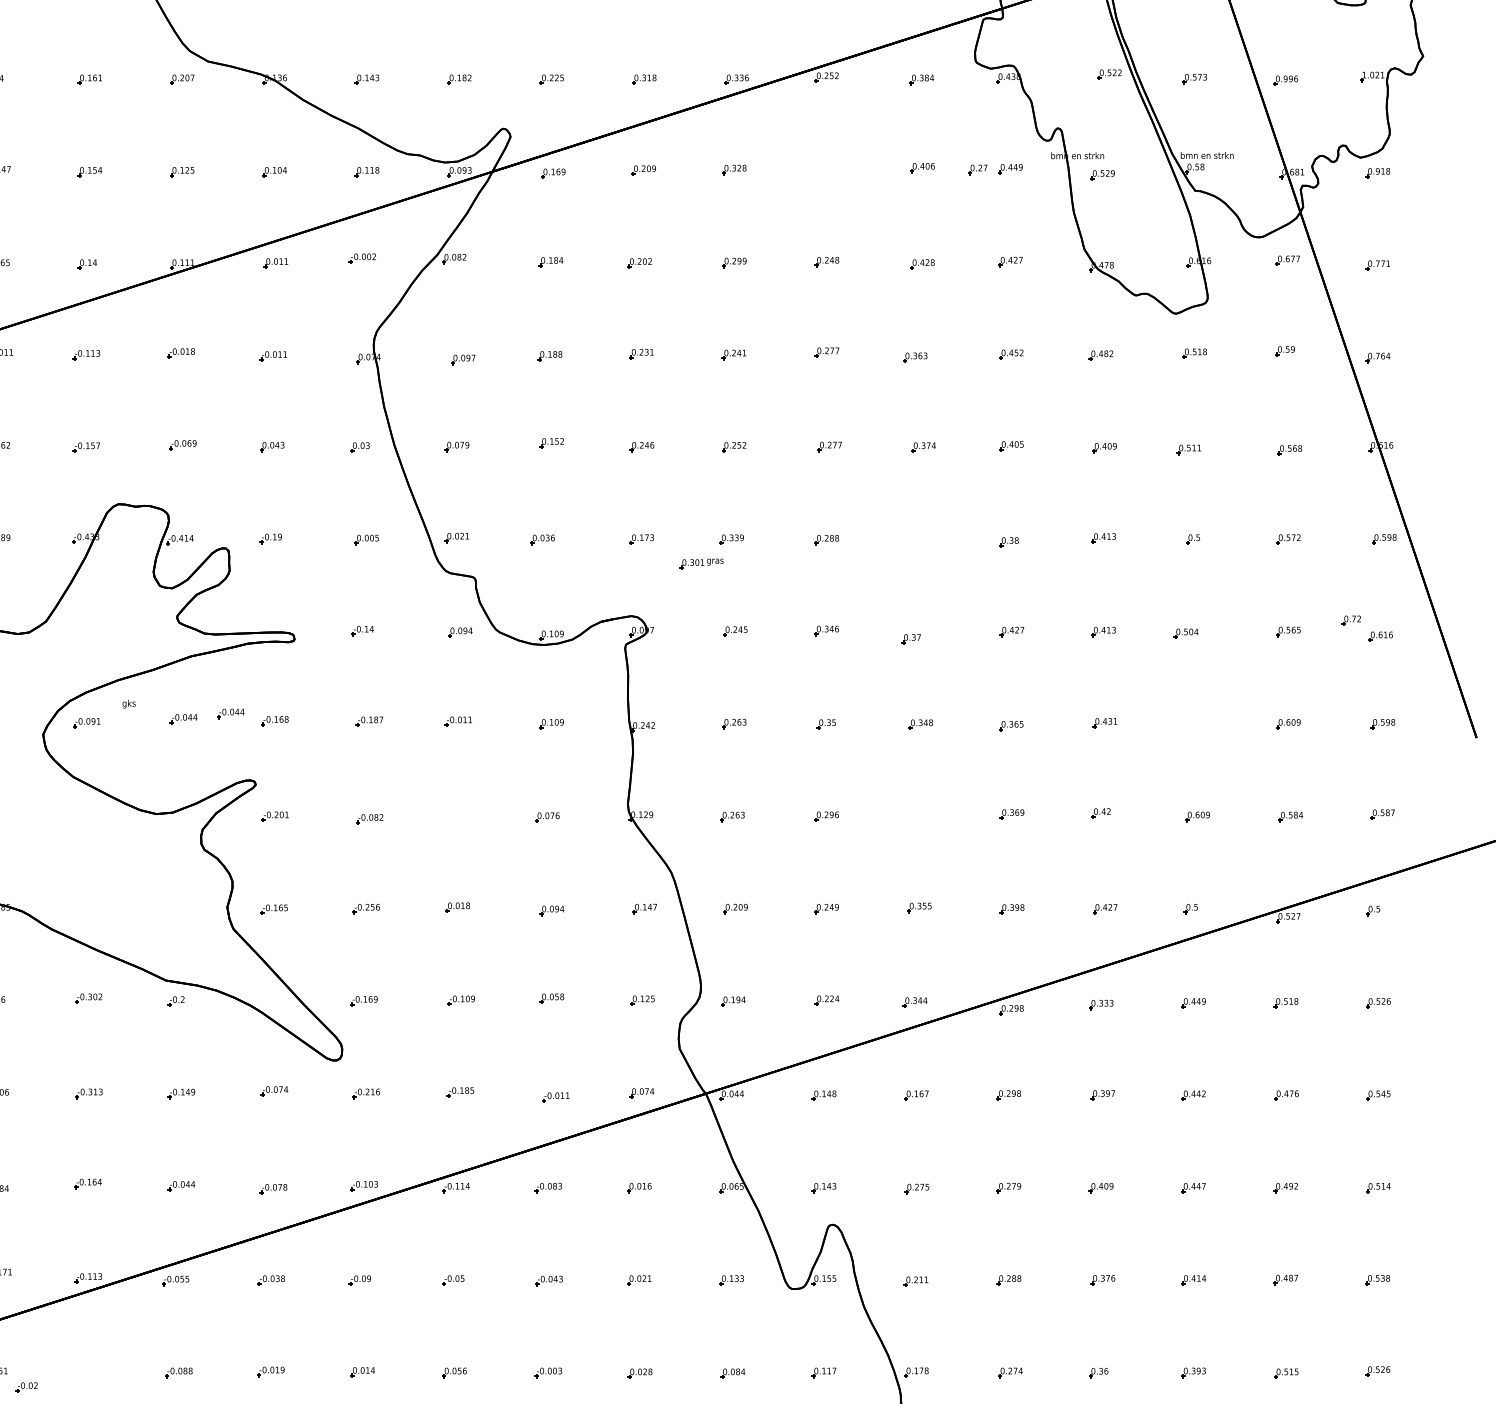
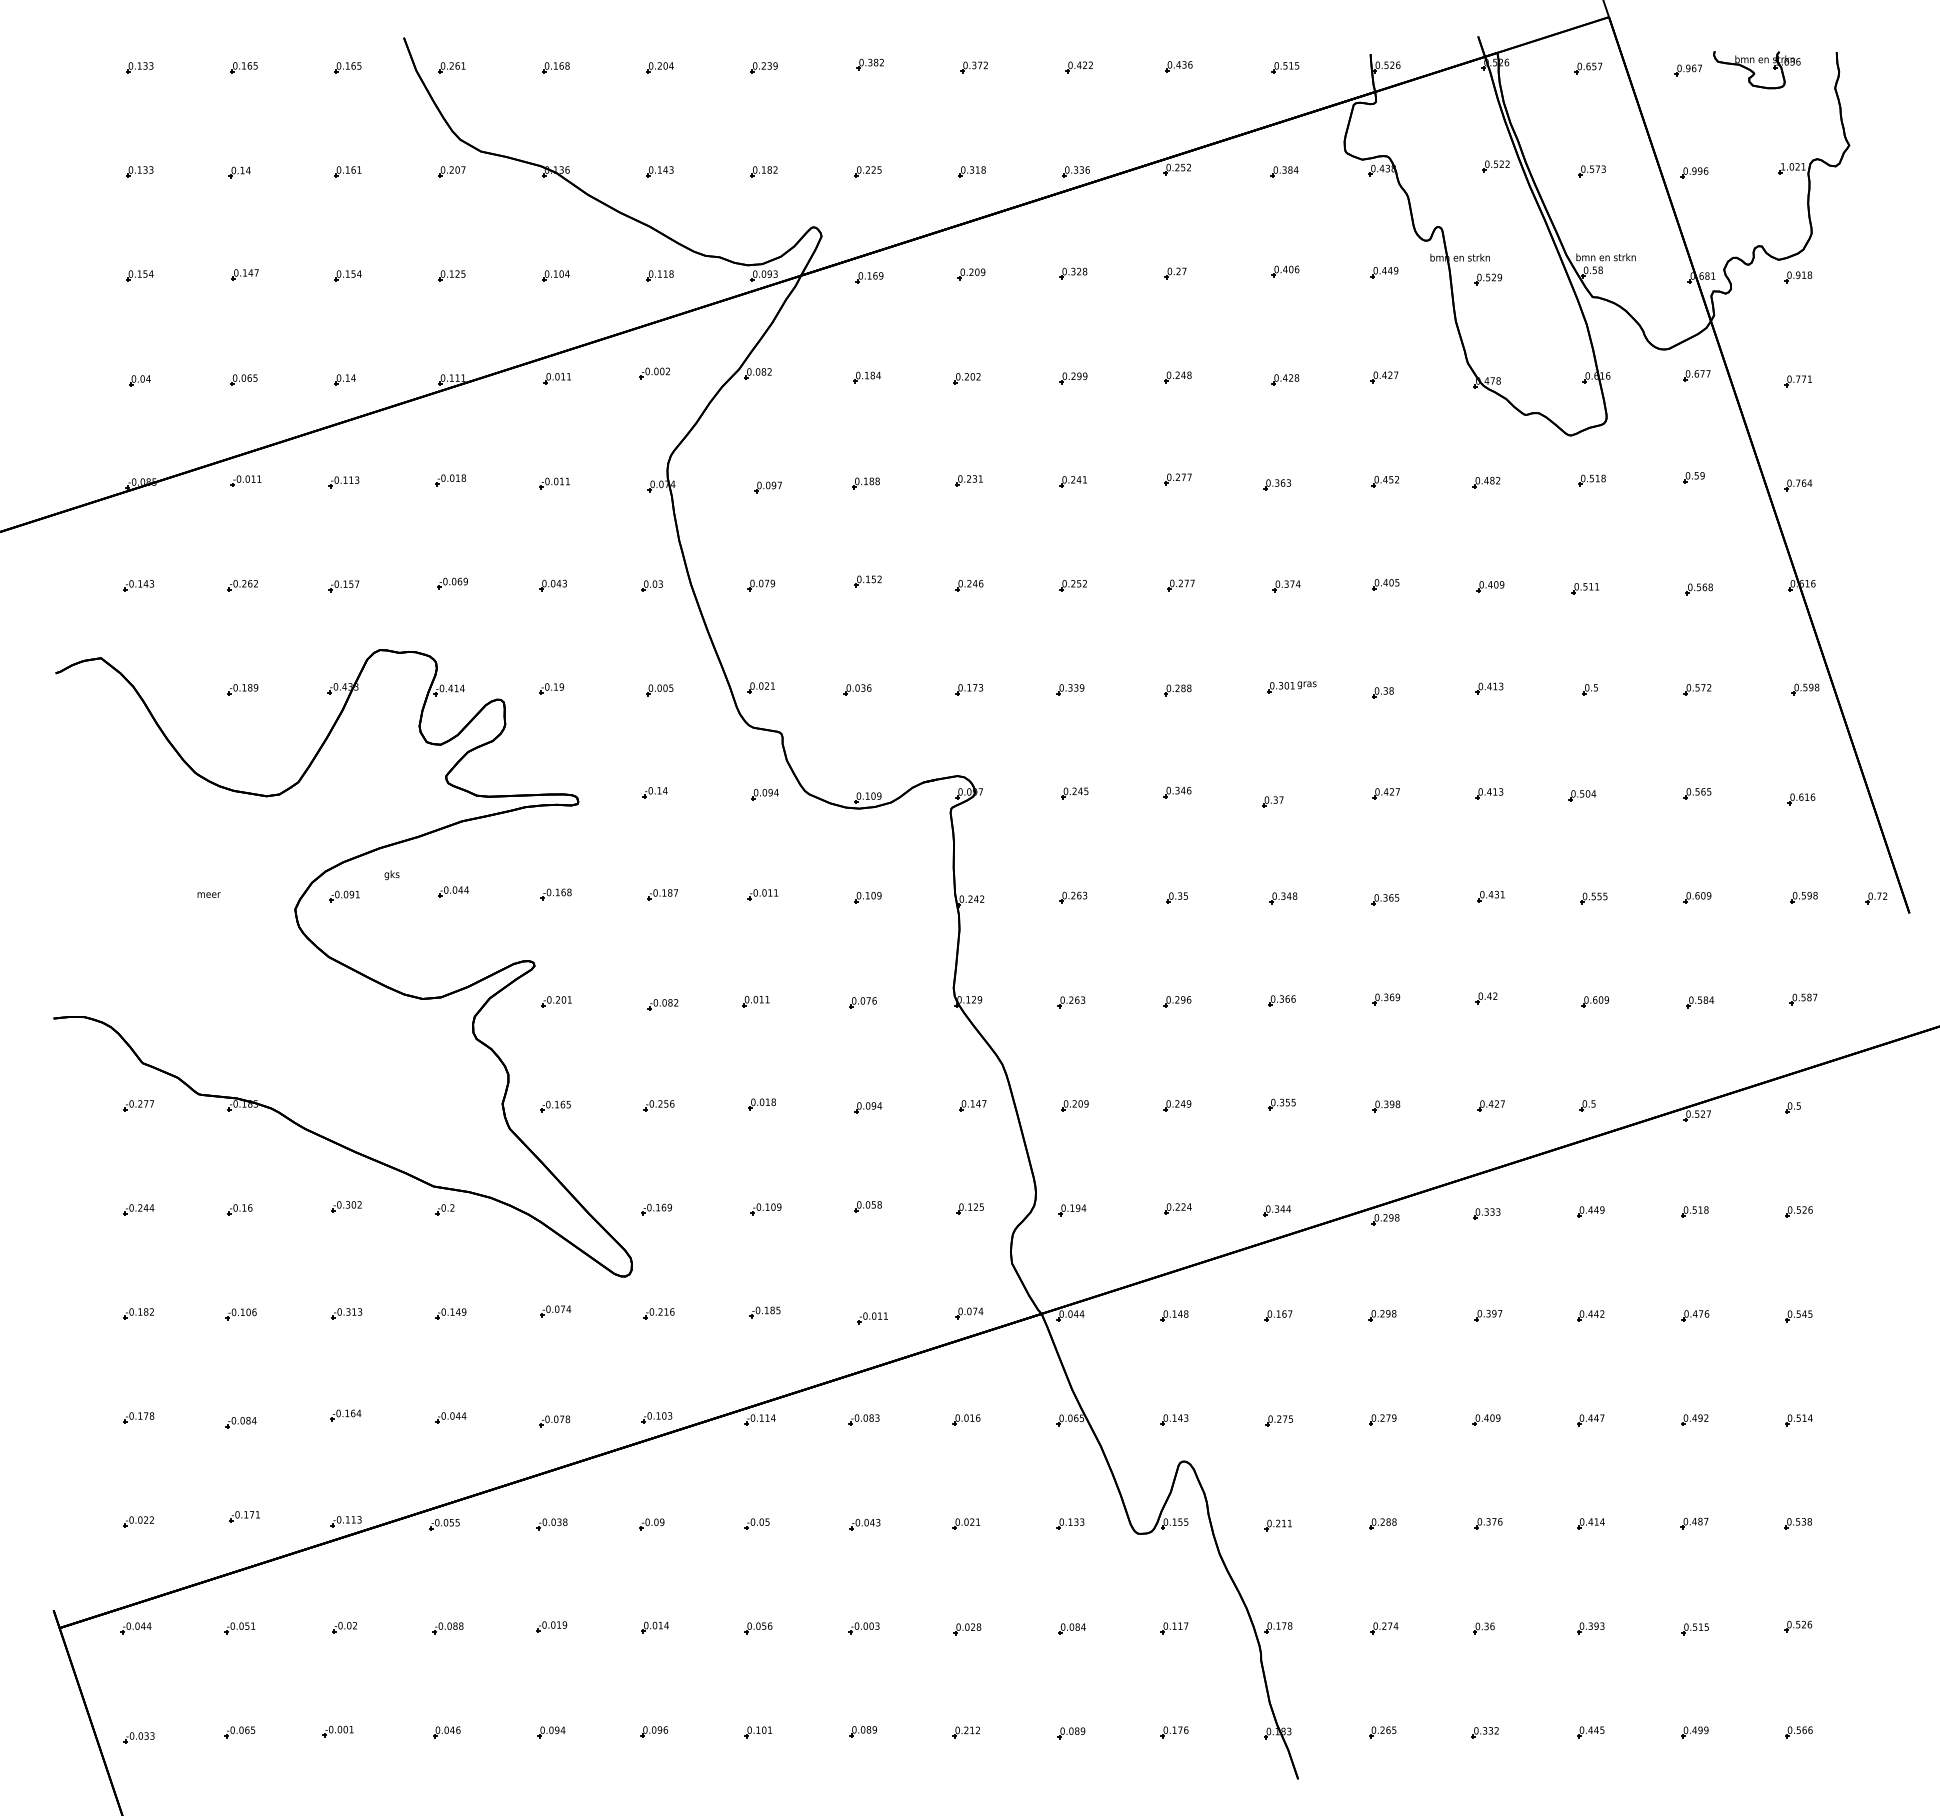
part: (977, 169) -> (1175, 273), moved
part: (701, 564) -> (1291, 687), moved
part: (1351, 620) -> (1876, 898), moved
part: (230, 713) -> (506, 885), removed
part: (1196, 724) -> (1593, 898), added
part: (919, 815) -> (1281, 1000), added
part: (451, 816) -> (755, 1001), added
part: (26, 1387) -> (344, 1627), moved

